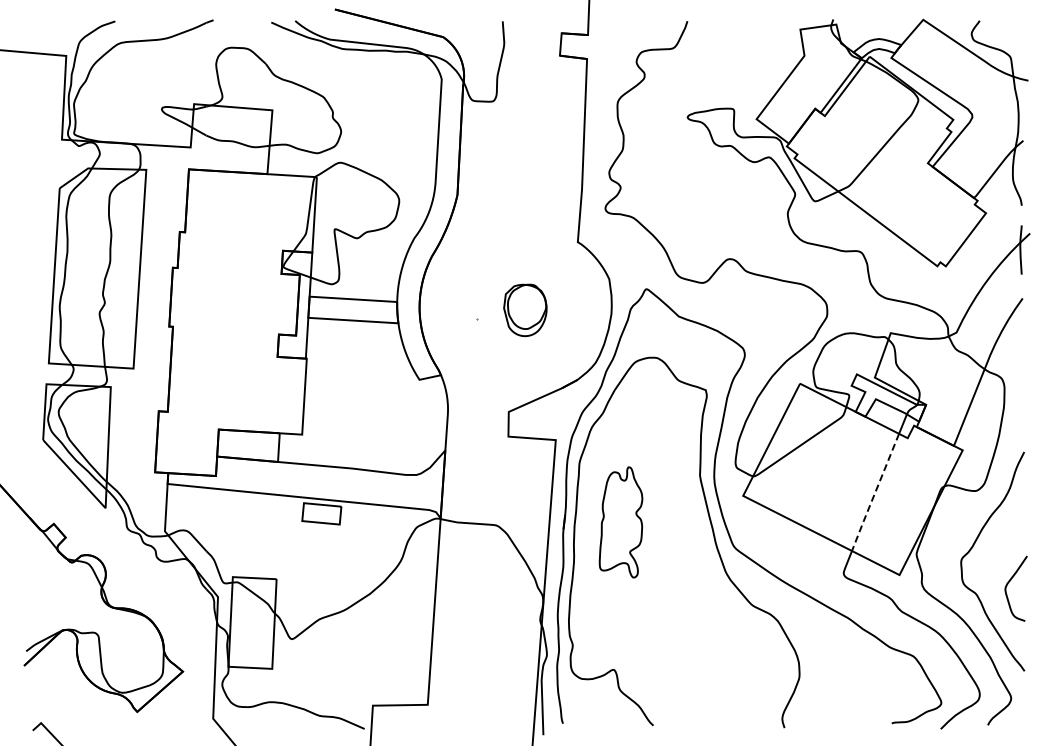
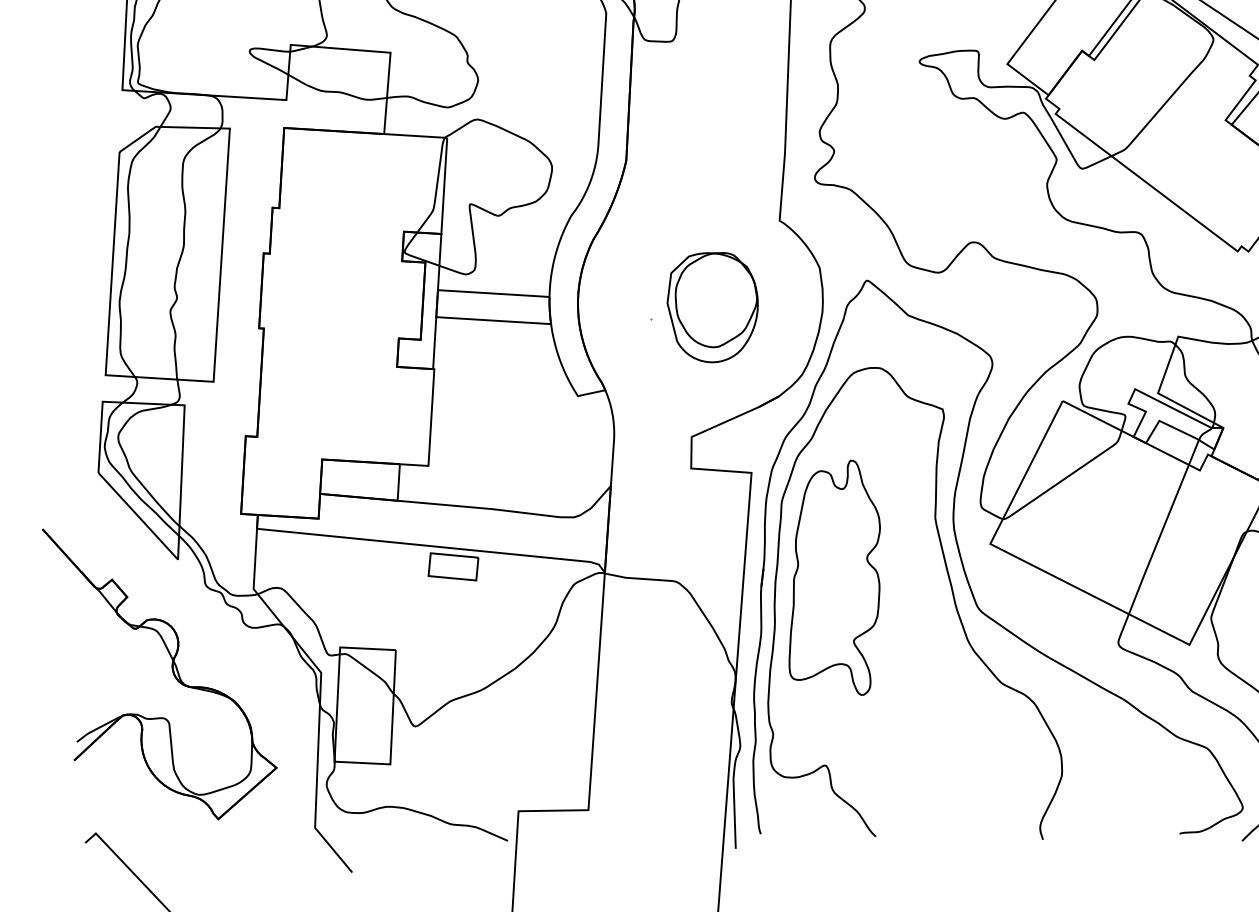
part: (525, 310) -> (712, 307), size x1.67
line: (875, 493) -> (1158, 540), dashed -> solid
part: (620, 522) -> (833, 577), size x1.67

